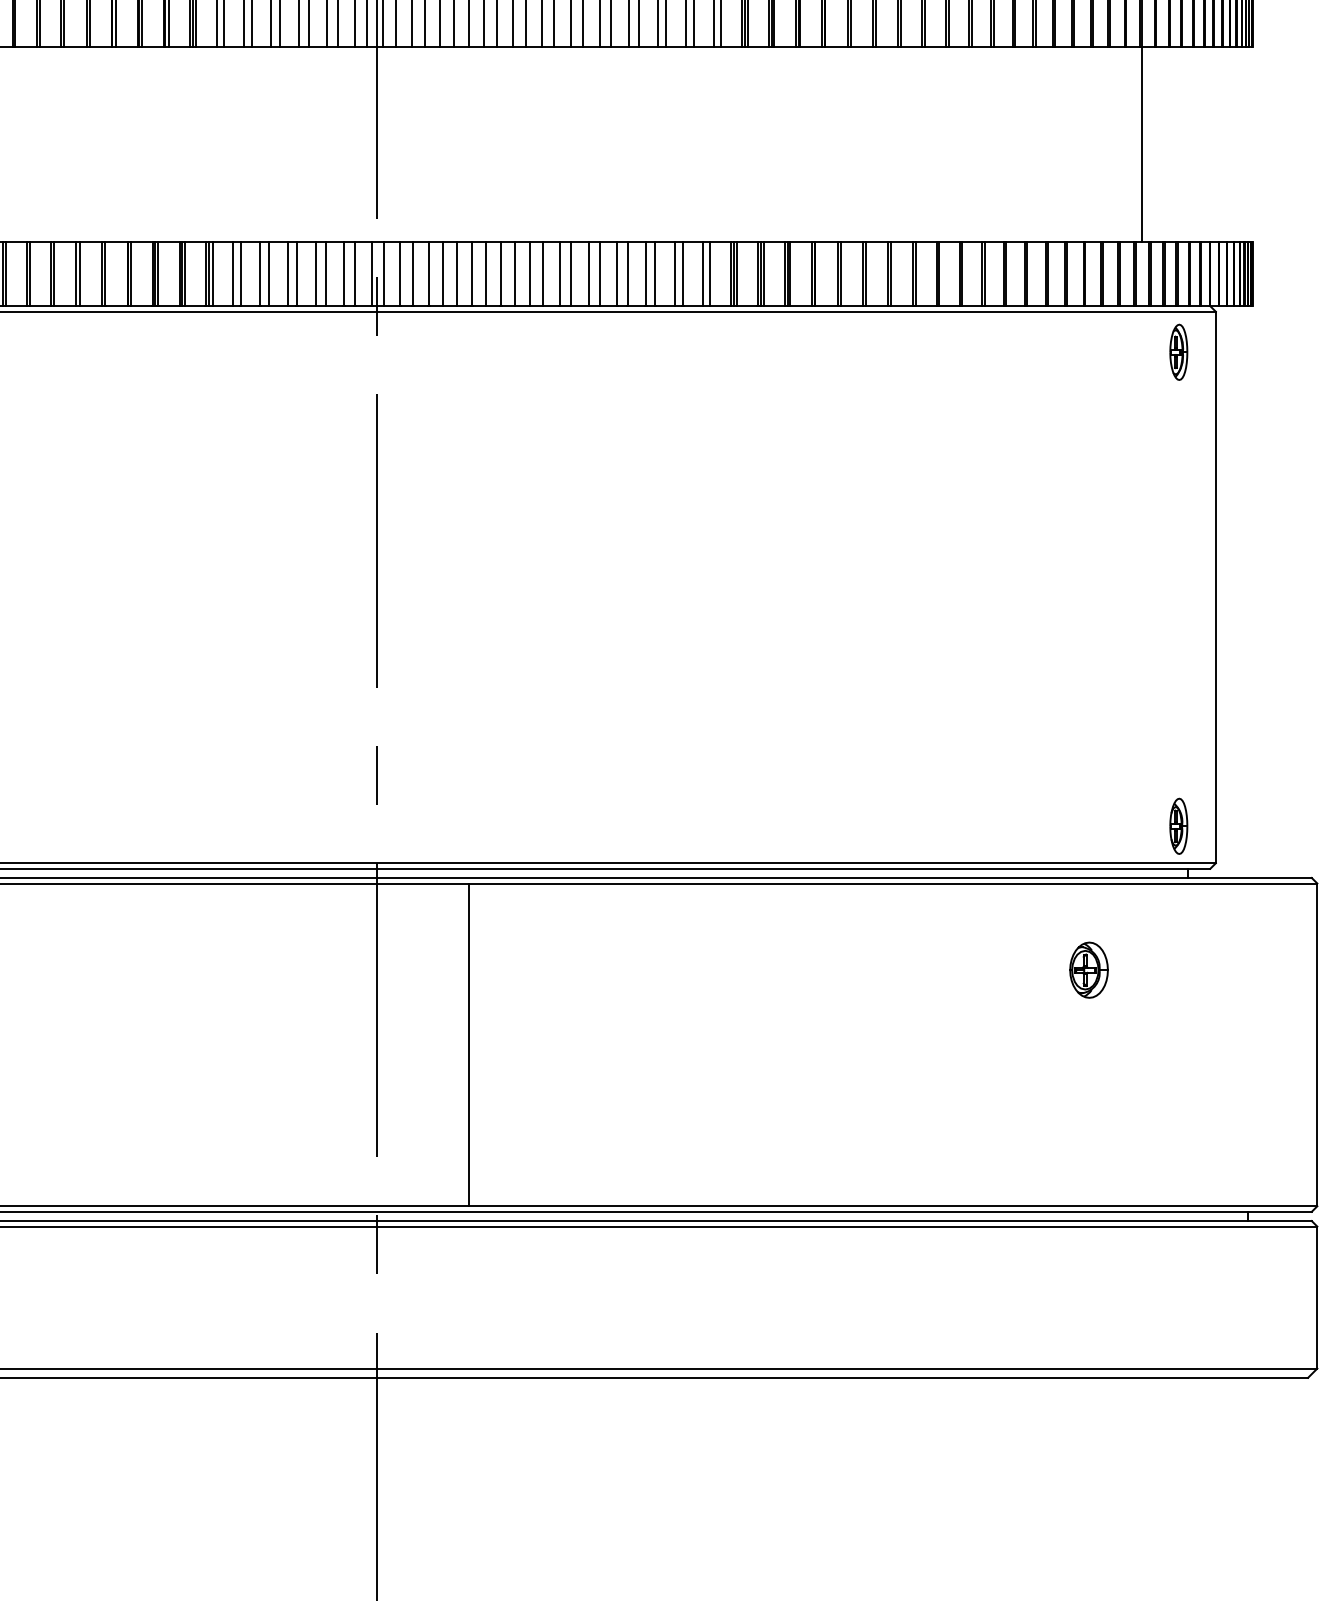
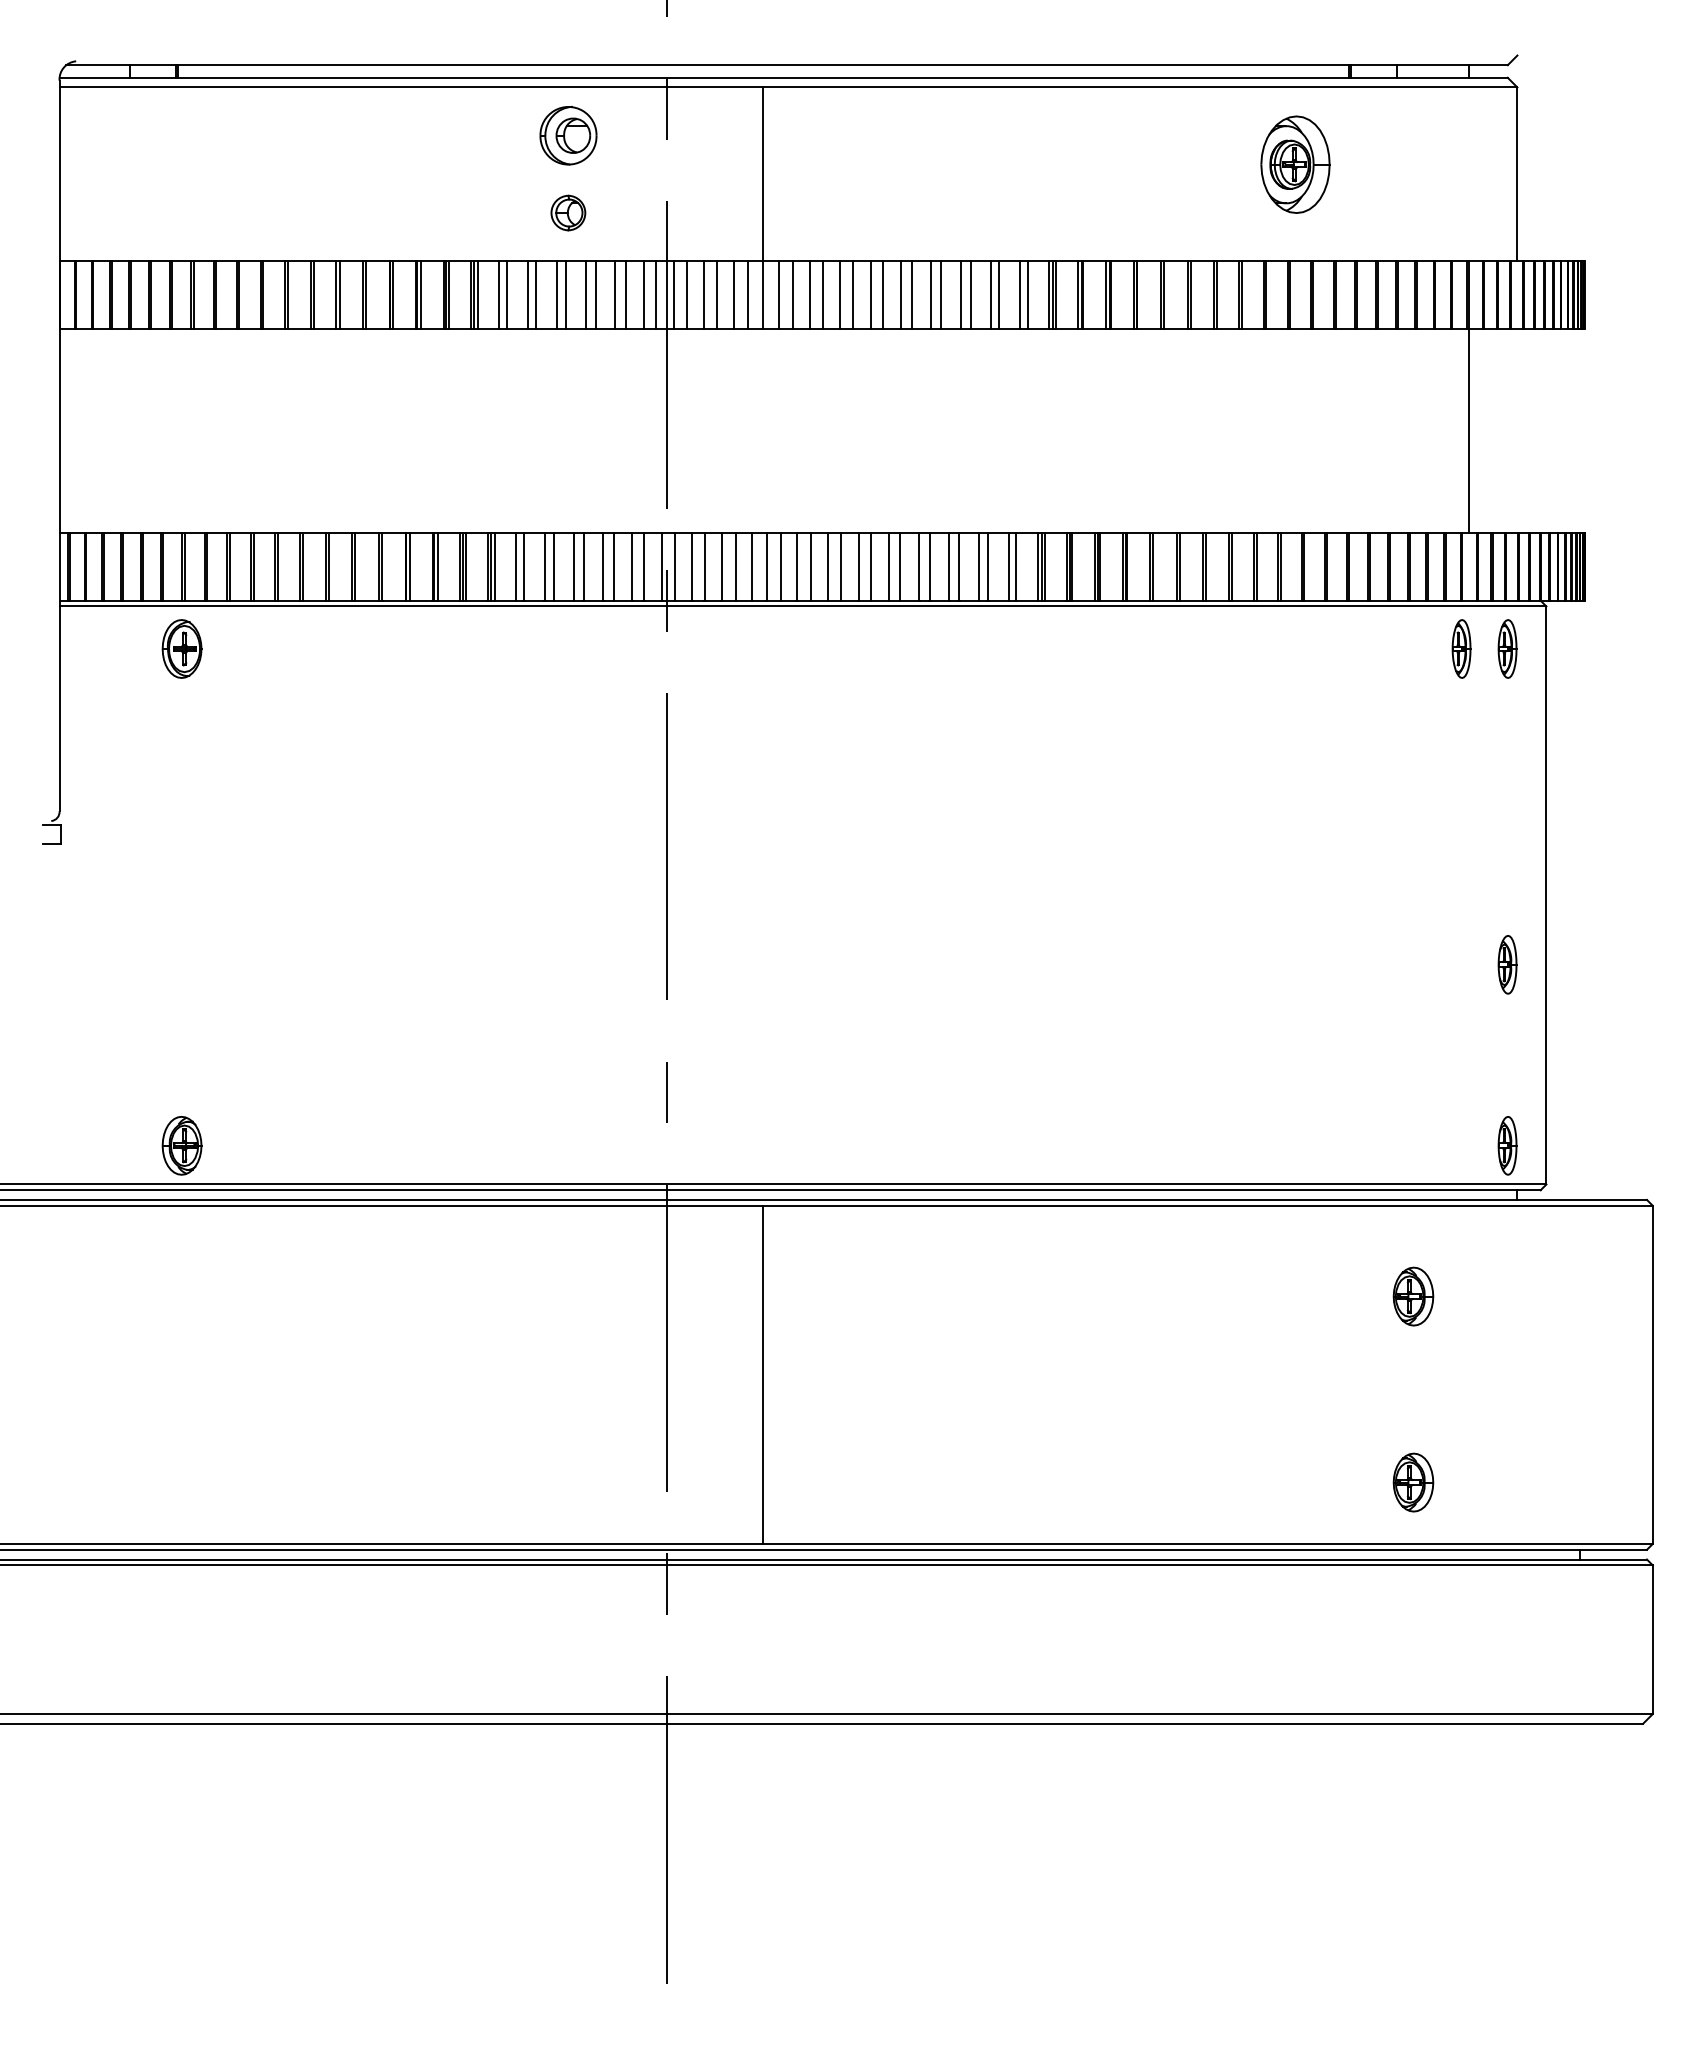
part: (1134, 351) -> (1461, 648), added
part: (1178, 653) -> (1507, 964), added
part: (1089, 1147) -> (1413, 1482), added

